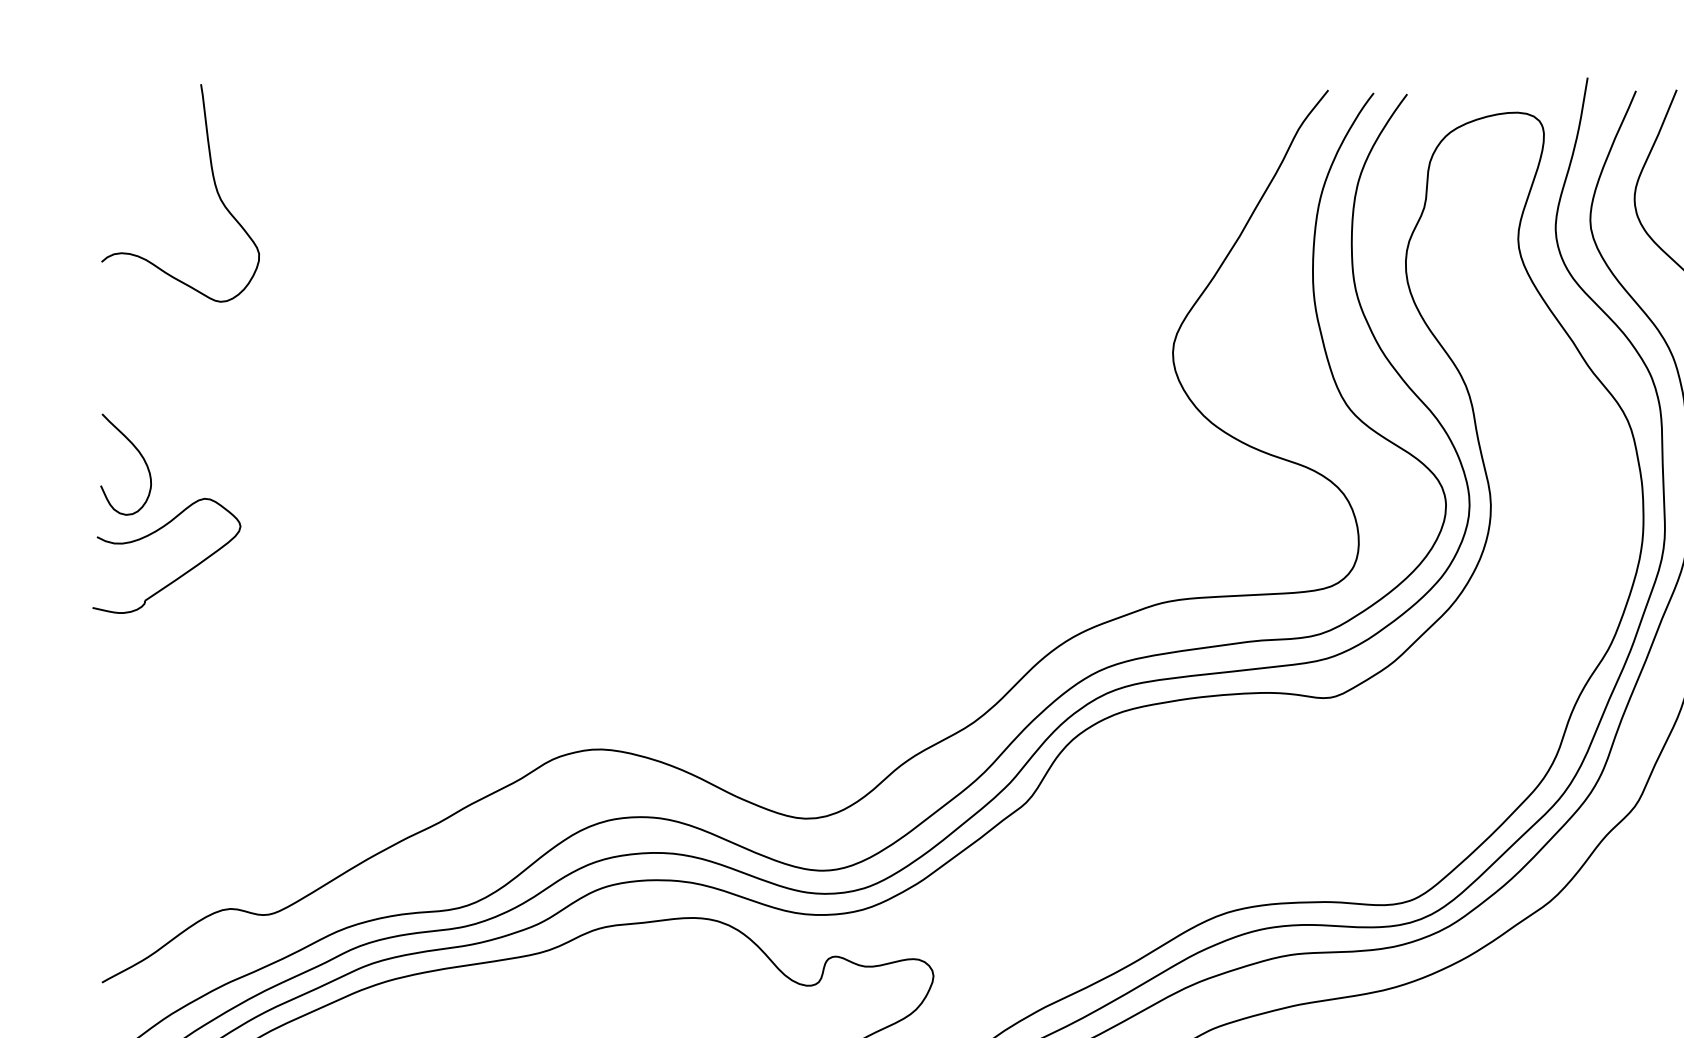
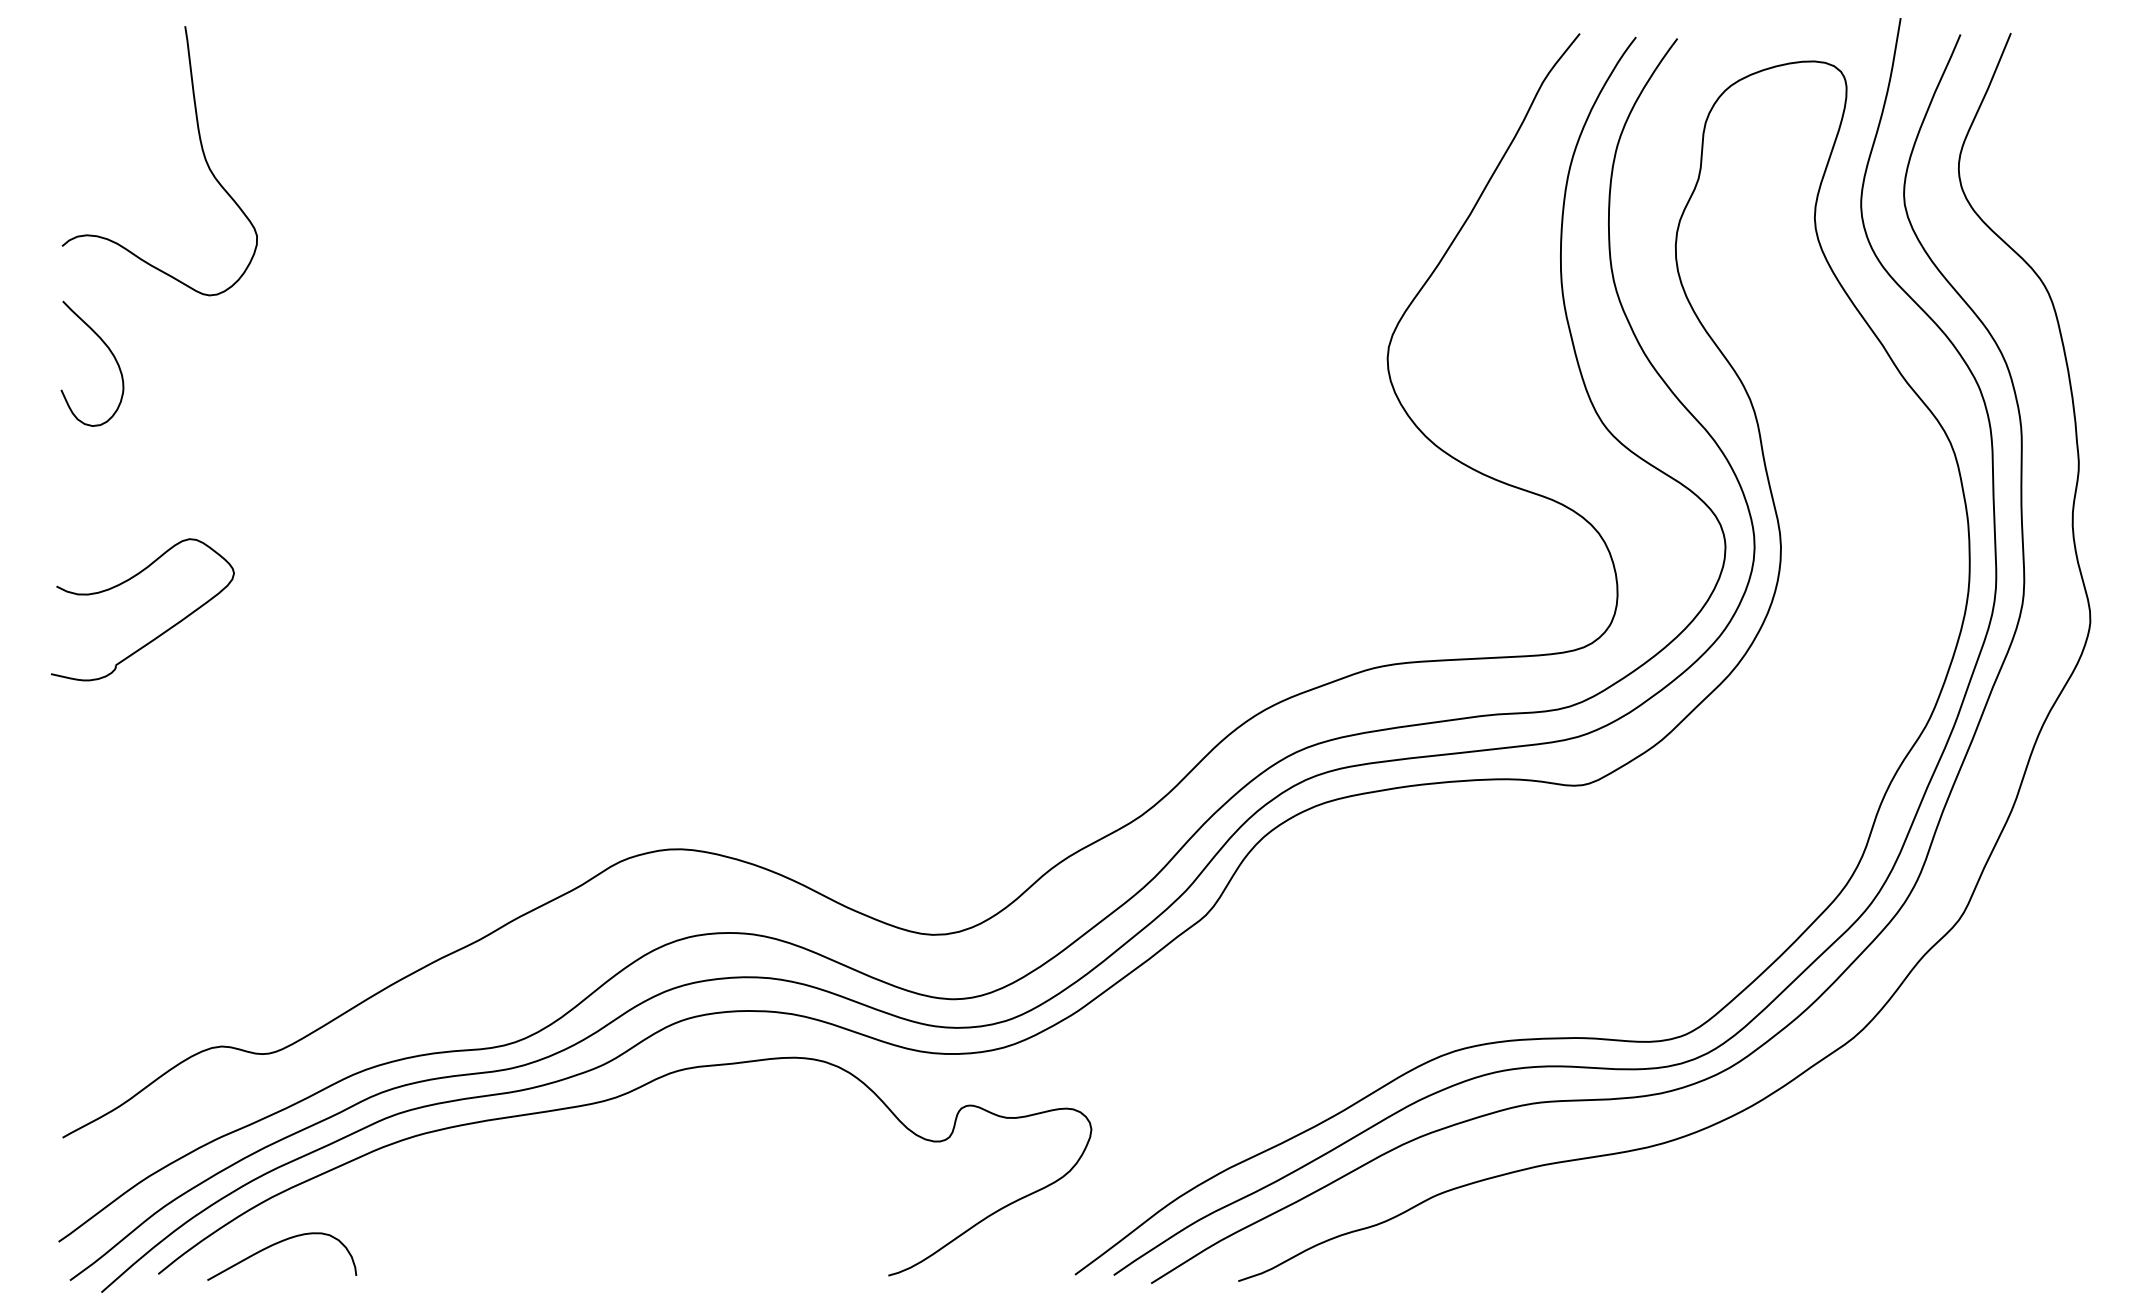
curve: (139, 454) -> (109, 351), moved

